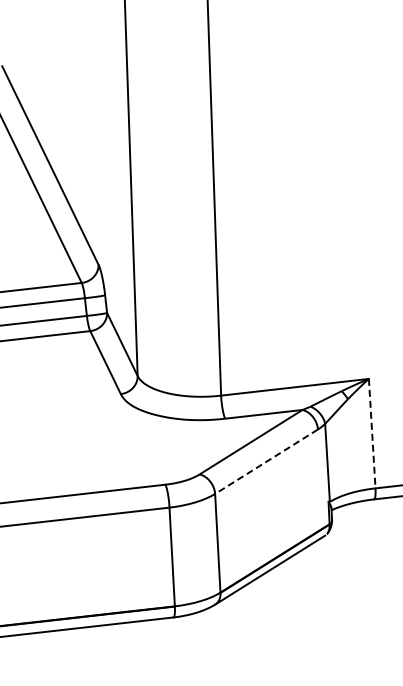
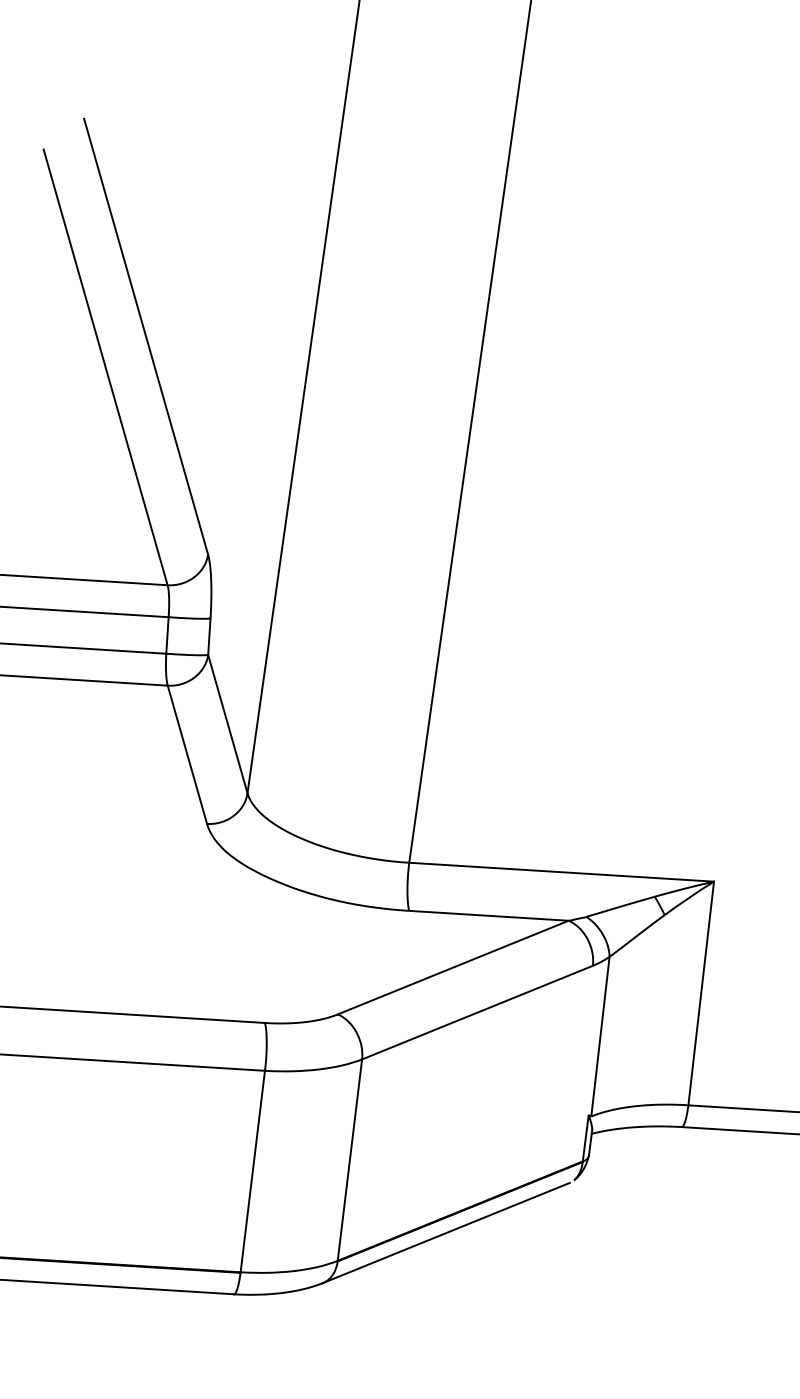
line: (372, 433) -> (701, 993), dashed -> solid
line: (266, 461) -> (477, 1012), dashed -> solid

